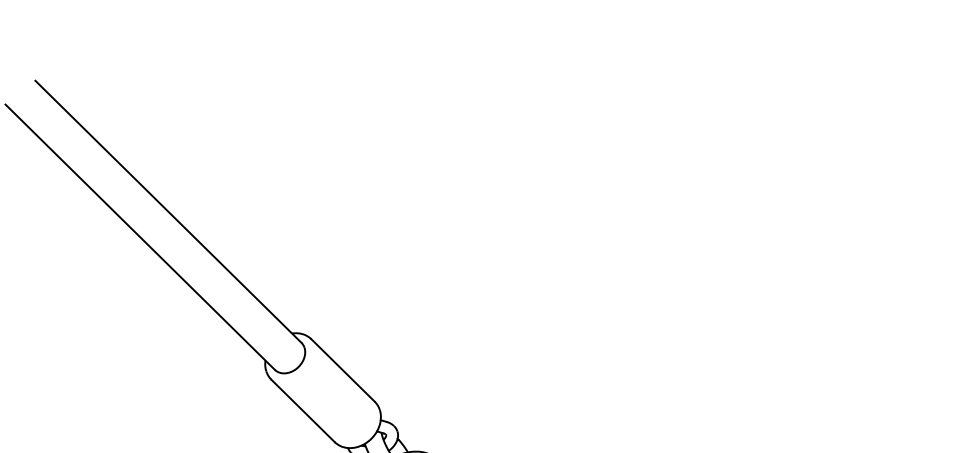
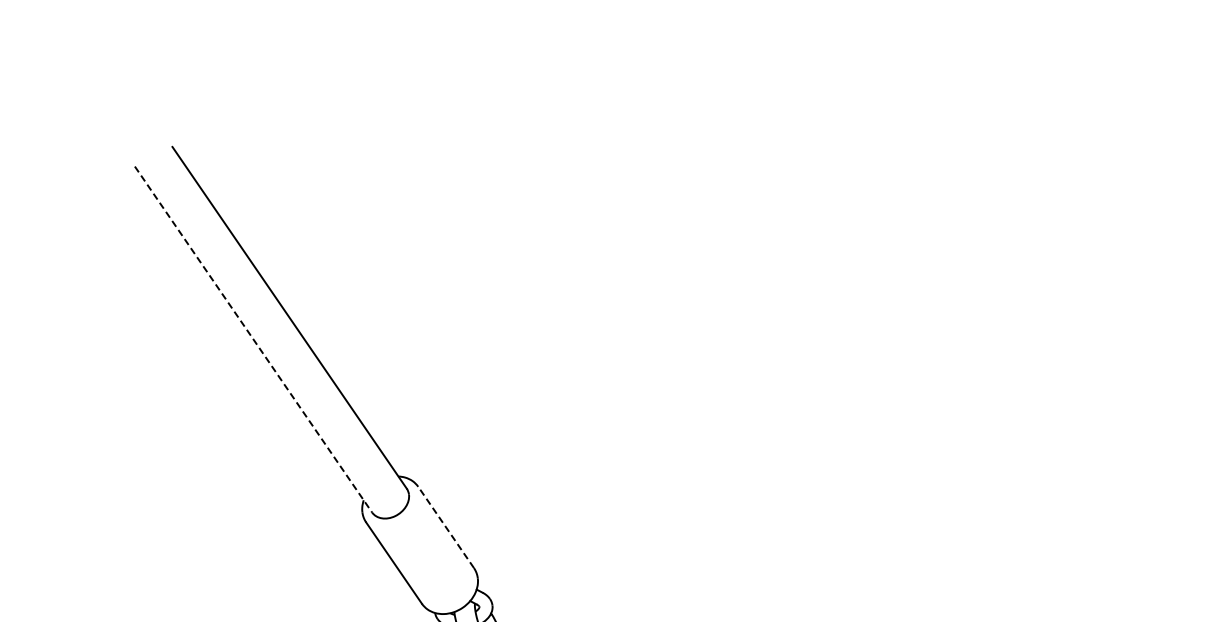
line: (140, 237) -> (253, 339), solid -> dashed
line: (342, 370) -> (445, 527), solid -> dashed

